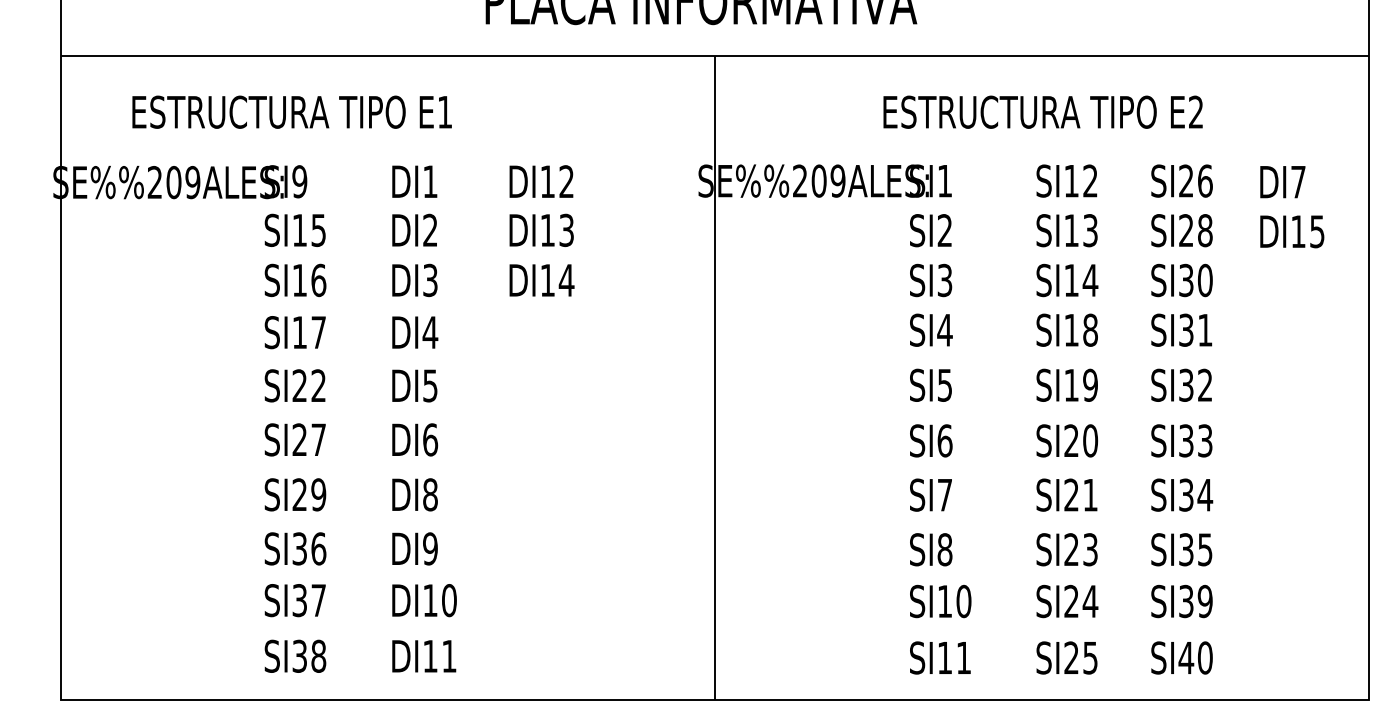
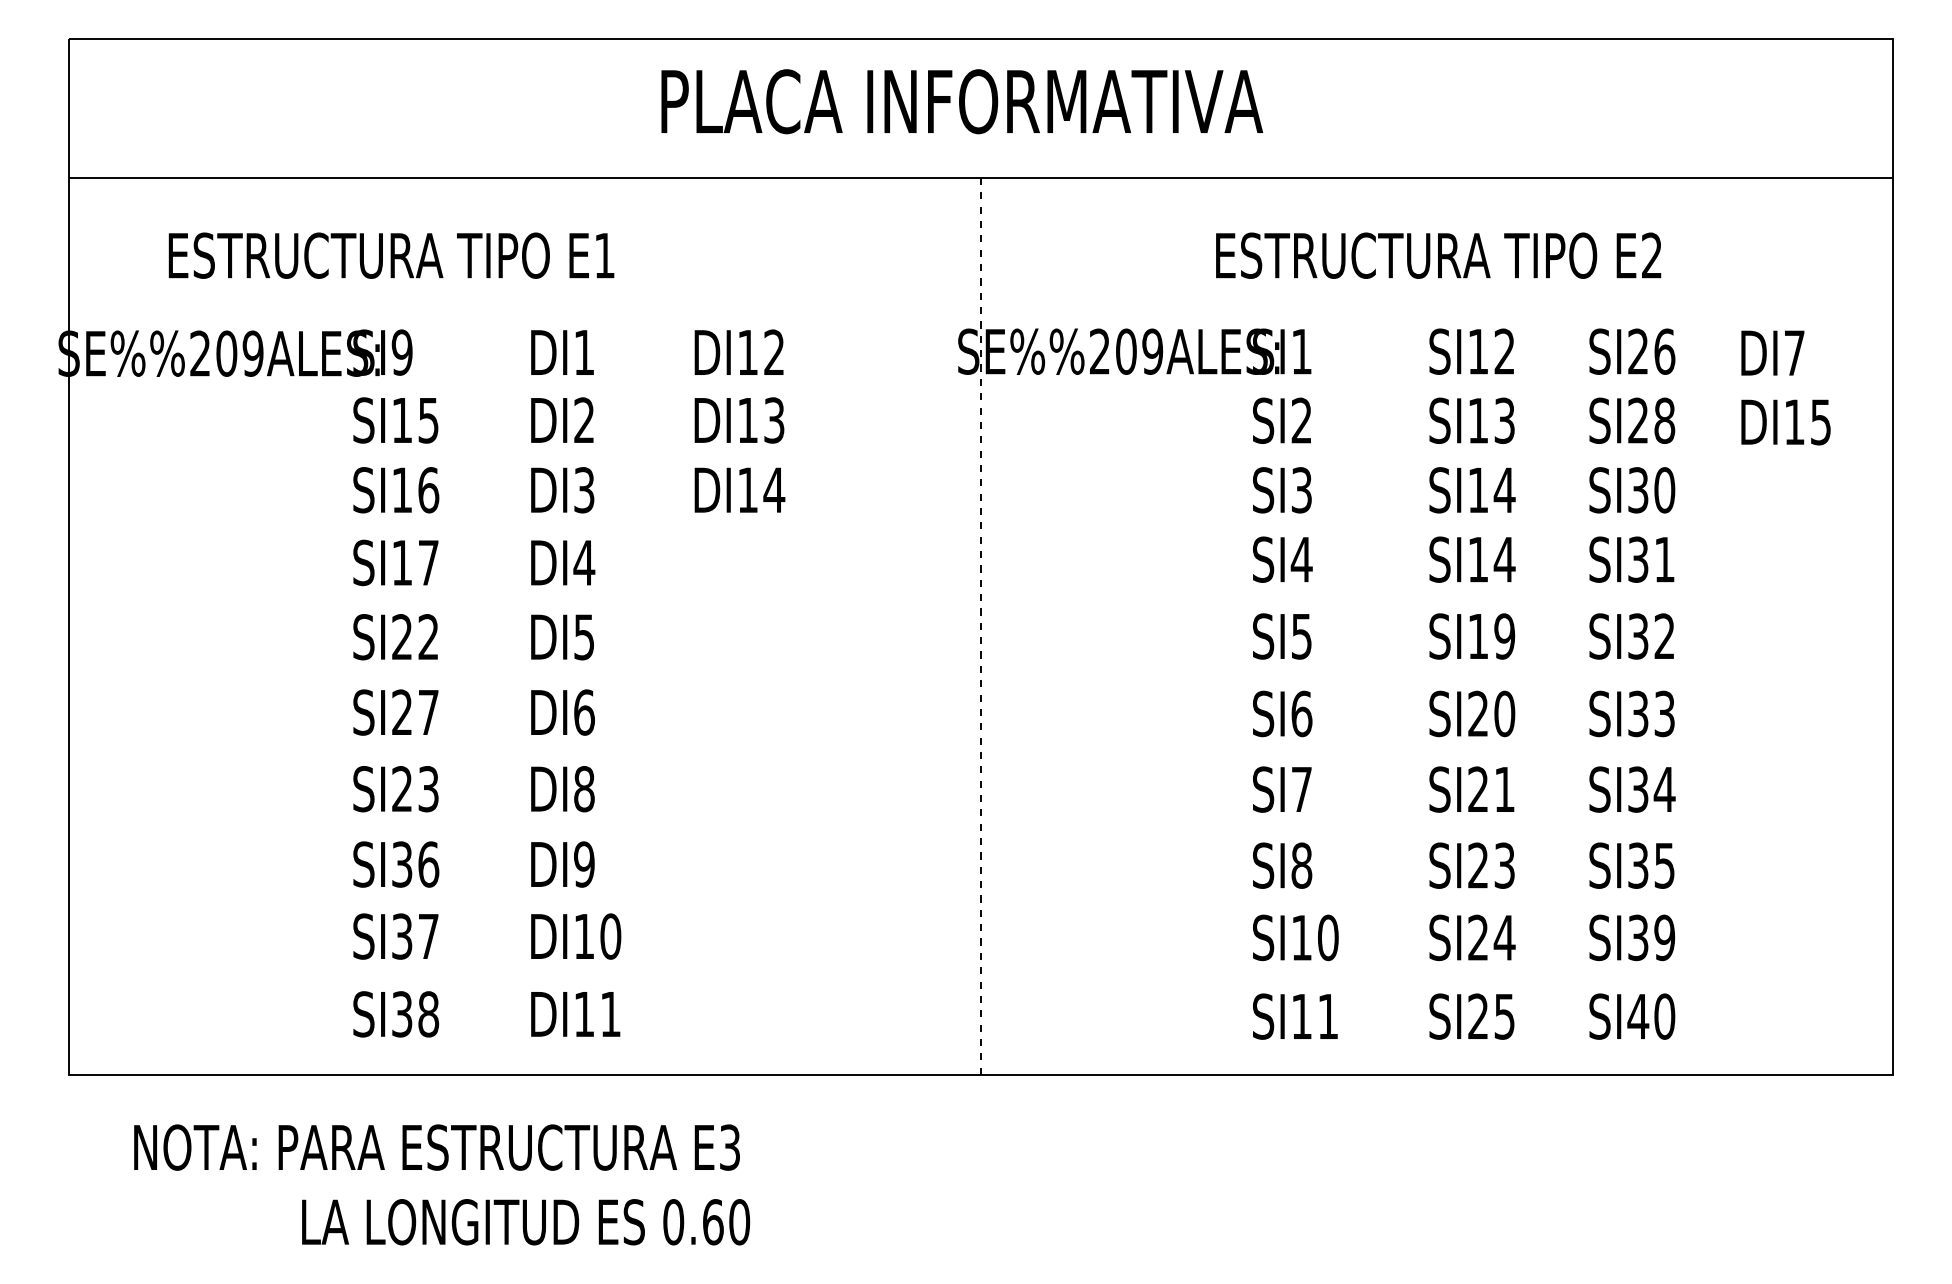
text: (1090, 330) -> (1504, 559), SI18 -> SI14
line: (715, 378) -> (981, 626), solid -> dashed
text: (318, 495) -> (428, 789), SI29 -> SI23

